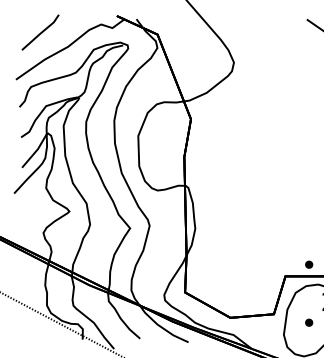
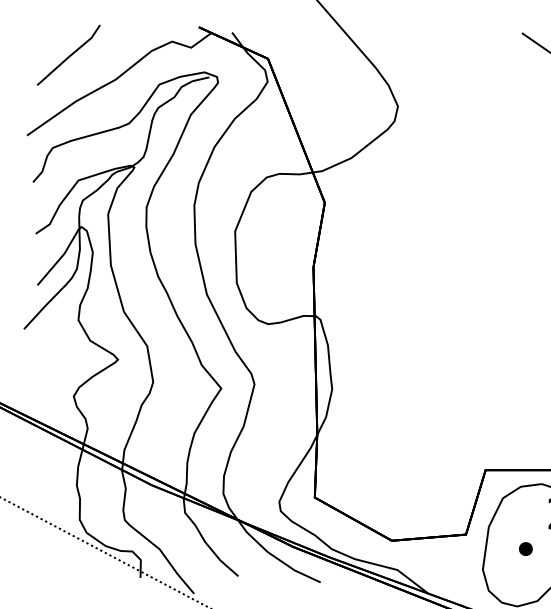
part: (309, 264) -> (526, 449), removed

